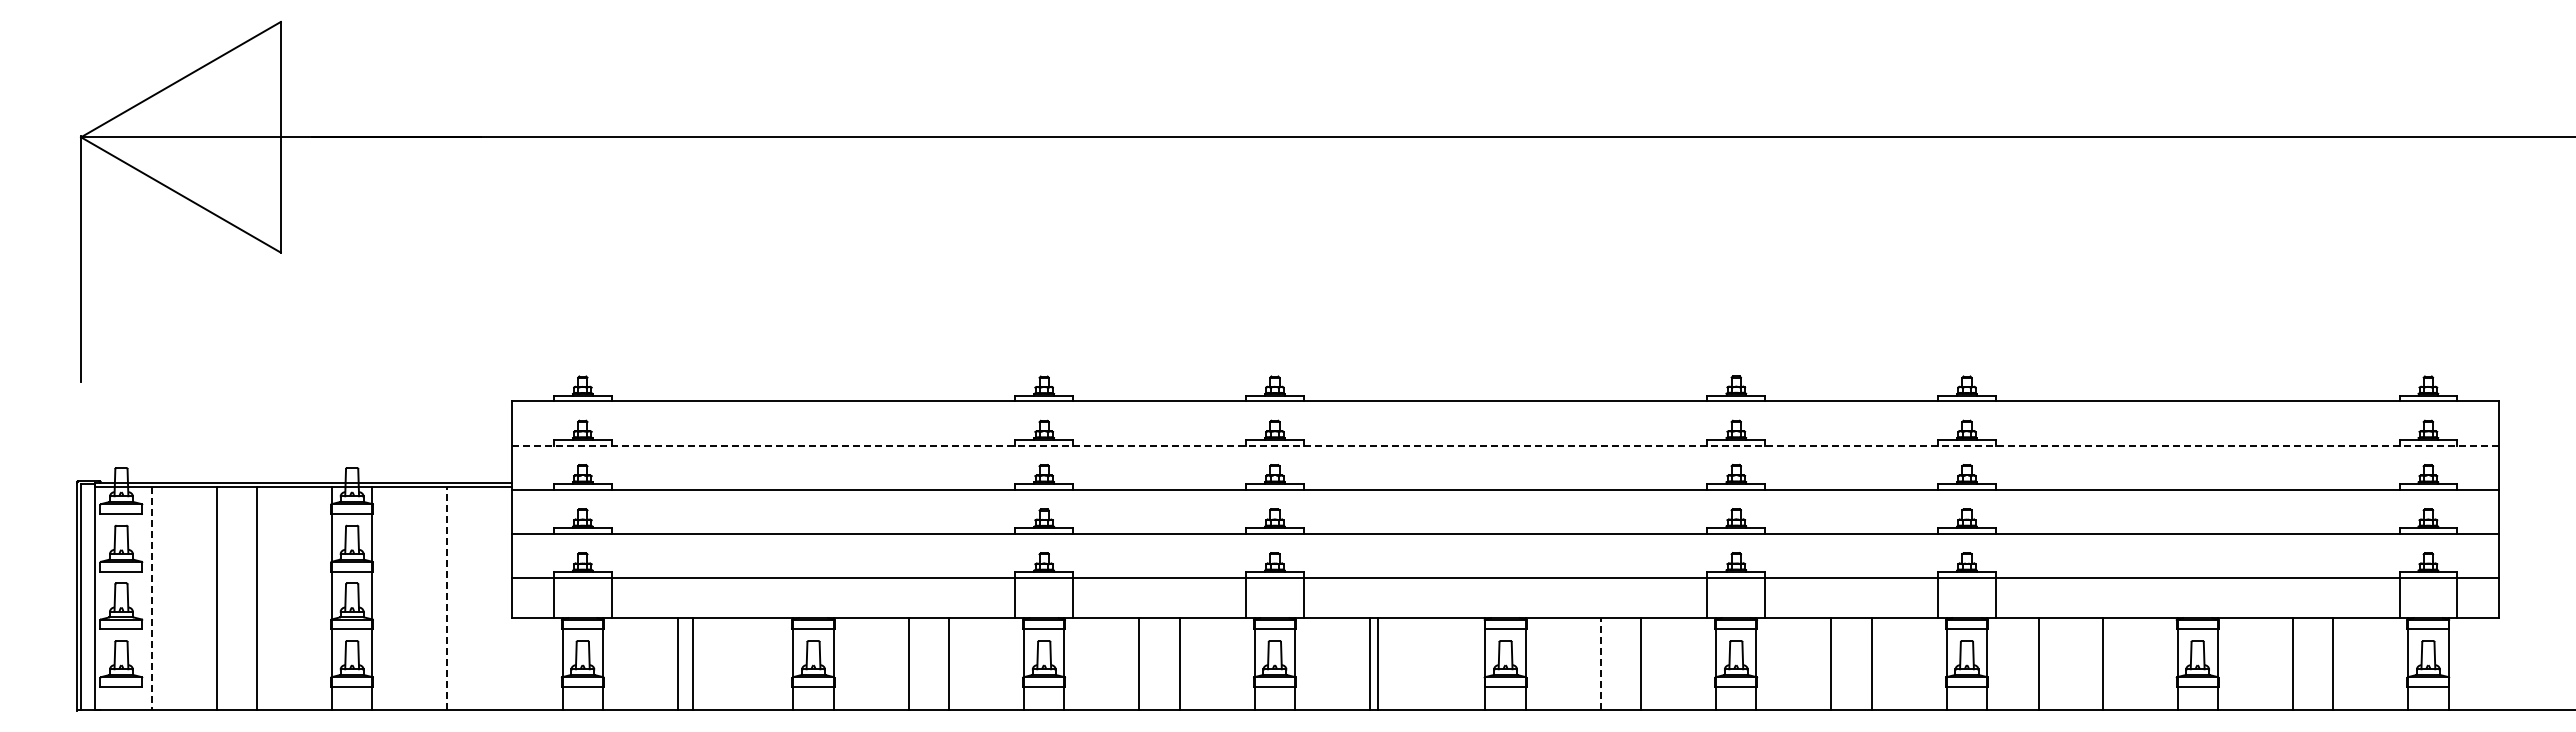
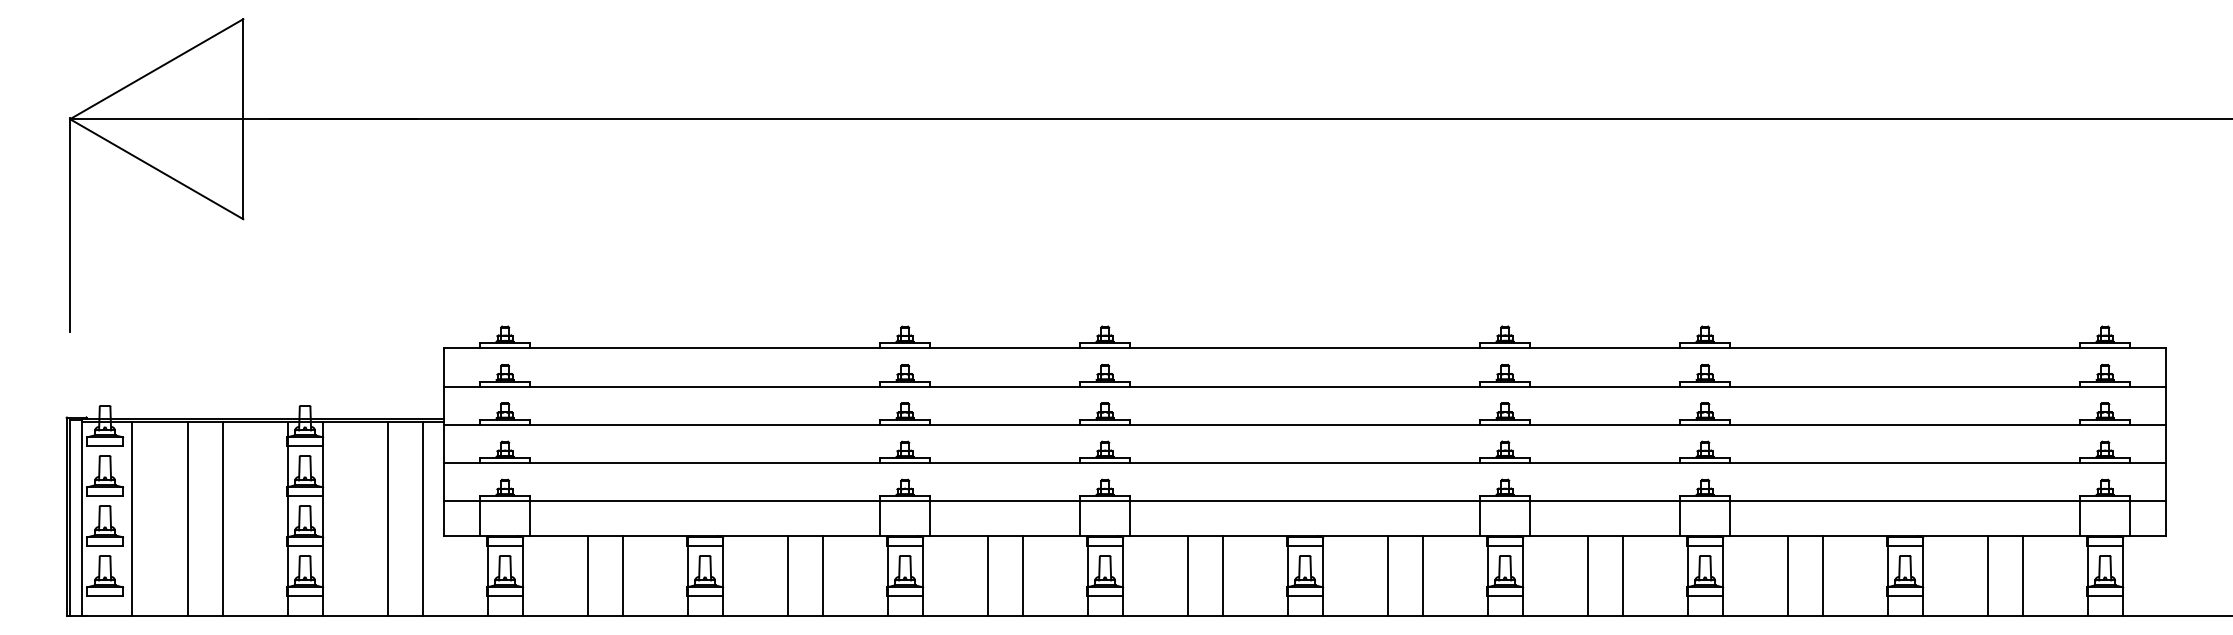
line: (1506, 445) -> (1305, 386), dashed -> solid
line: (487, 597) -> (422, 518), added
line: (152, 598) -> (132, 519), dashed -> solid
line: (447, 598) -> (387, 519), dashed -> solid
line: (693, 663) -> (622, 575), moved
line: (1378, 663) -> (1222, 575), moved
line: (2039, 663) -> (1787, 575), moved
line: (1600, 664) -> (1387, 576), dashed -> solid

